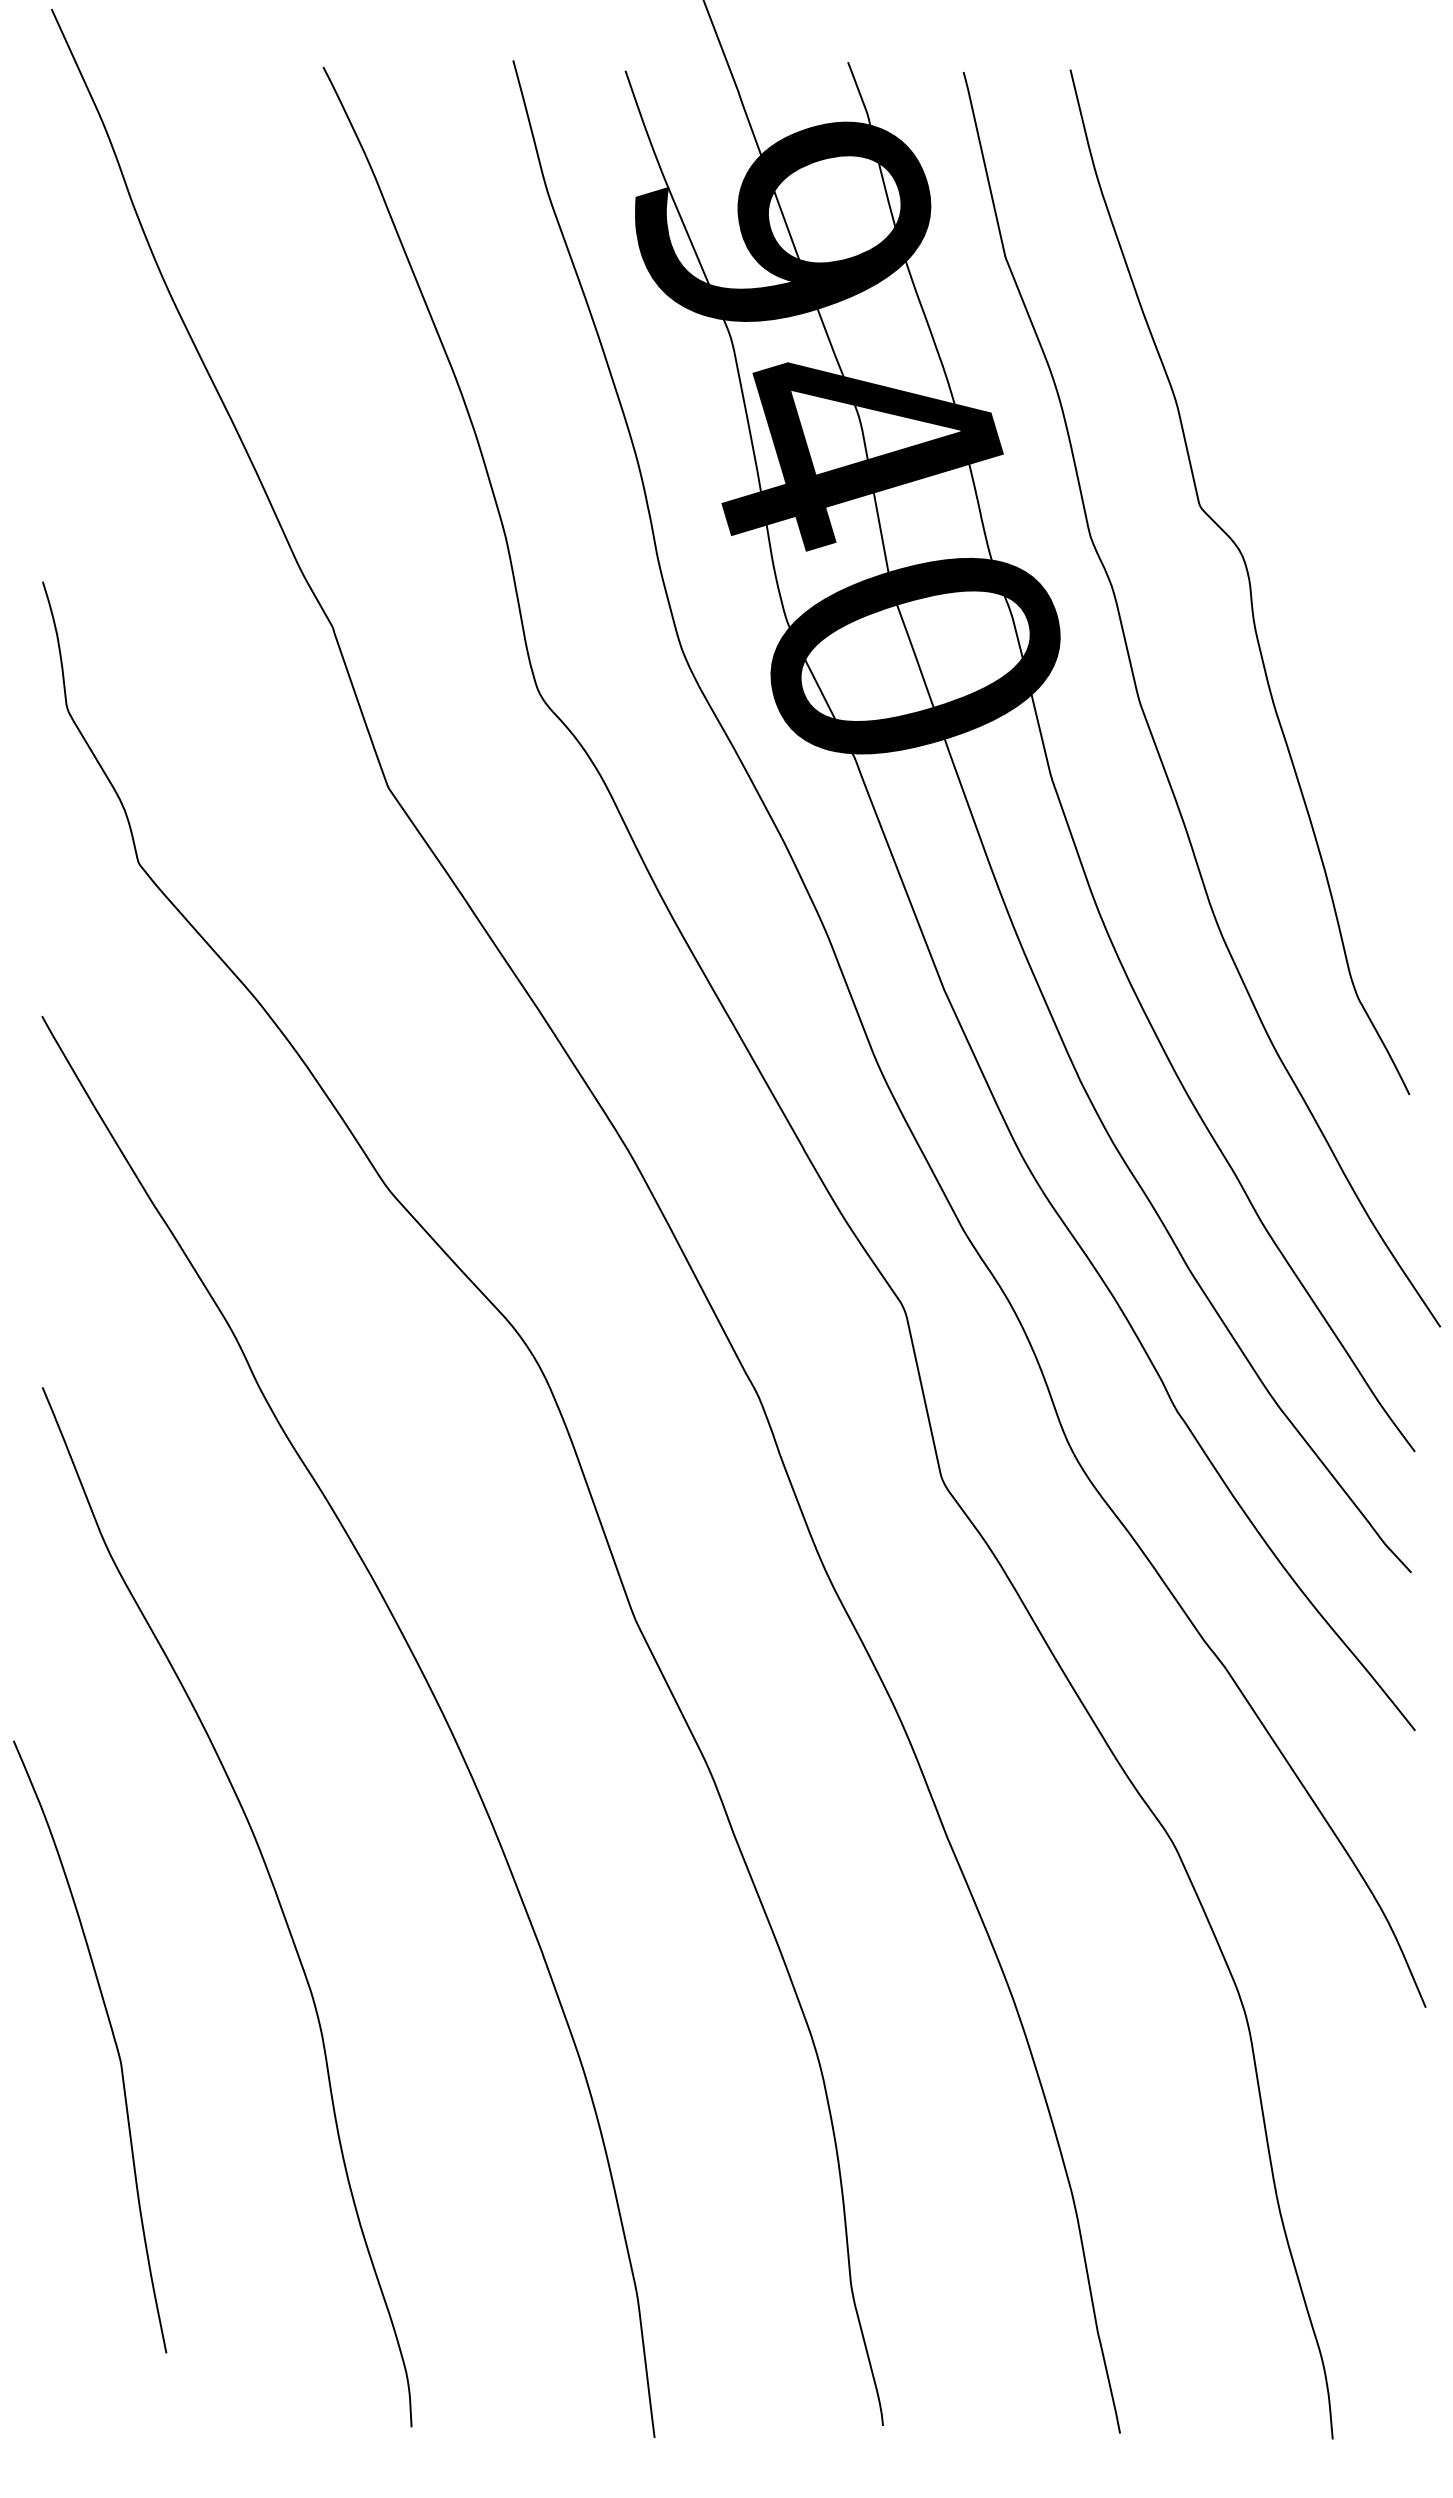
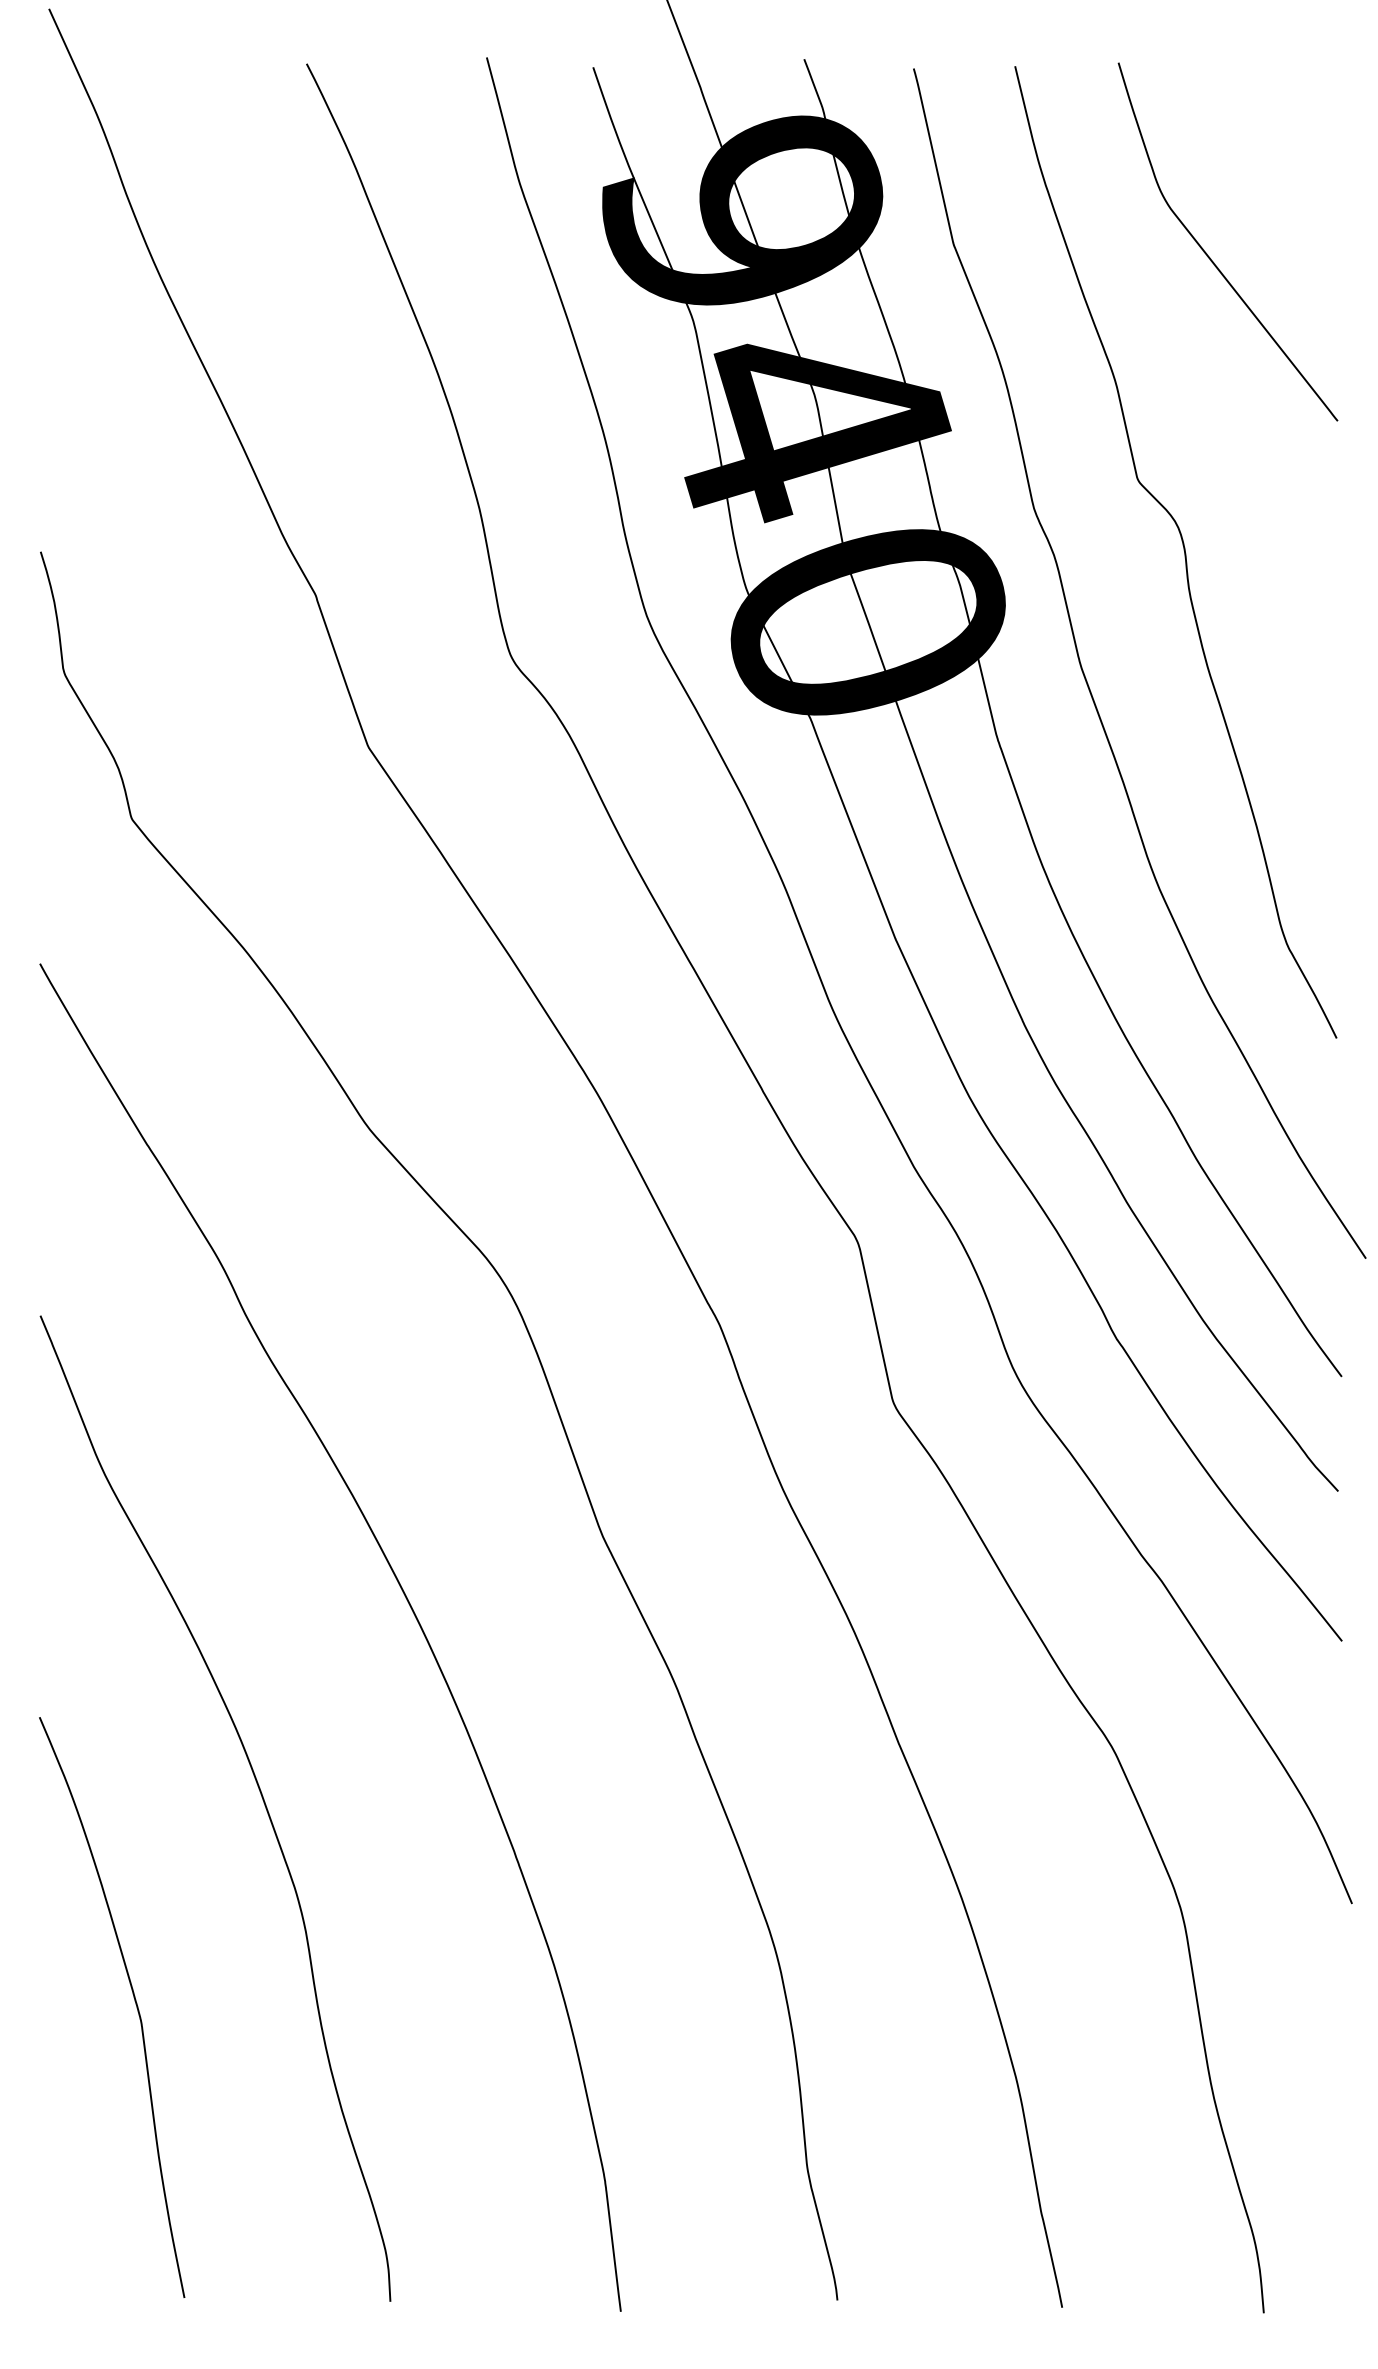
curve: (1273, 267) -> (1207, 253), added
curve: (113, 2039) -> (134, 2000), moved

